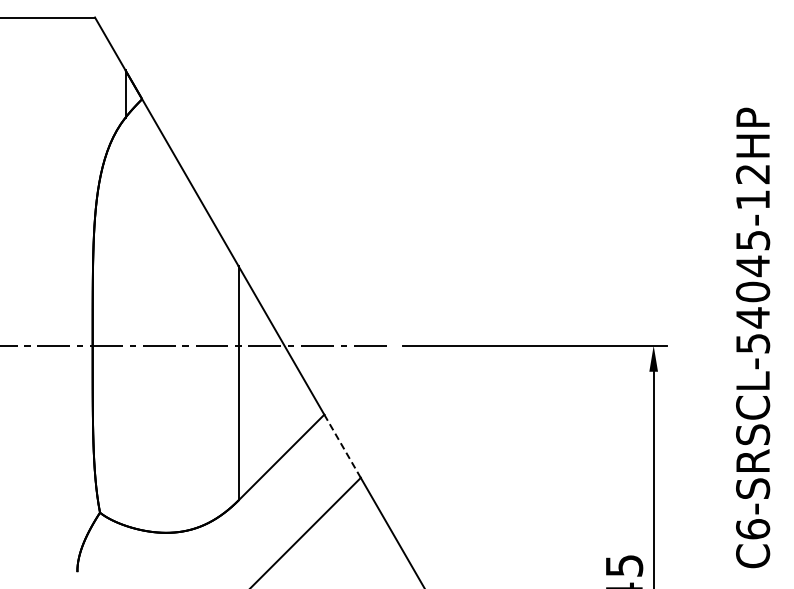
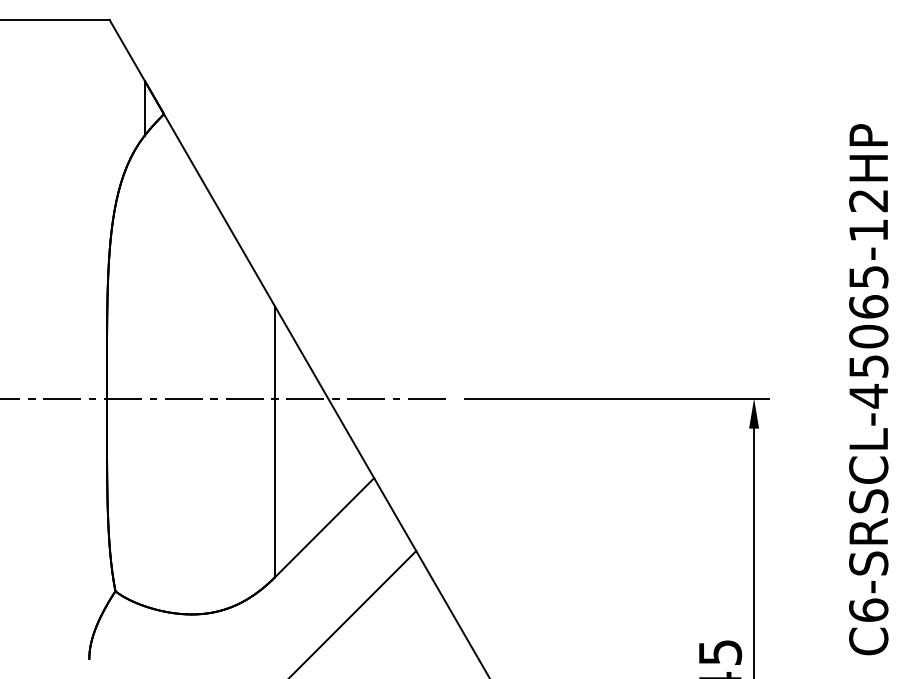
text: (753, 304) -> (869, 351), C6-SRSCL-54045-12HP -> C6-SRSCL-45065-12HP
line: (342, 445) -> (395, 513), dashed -> solid

